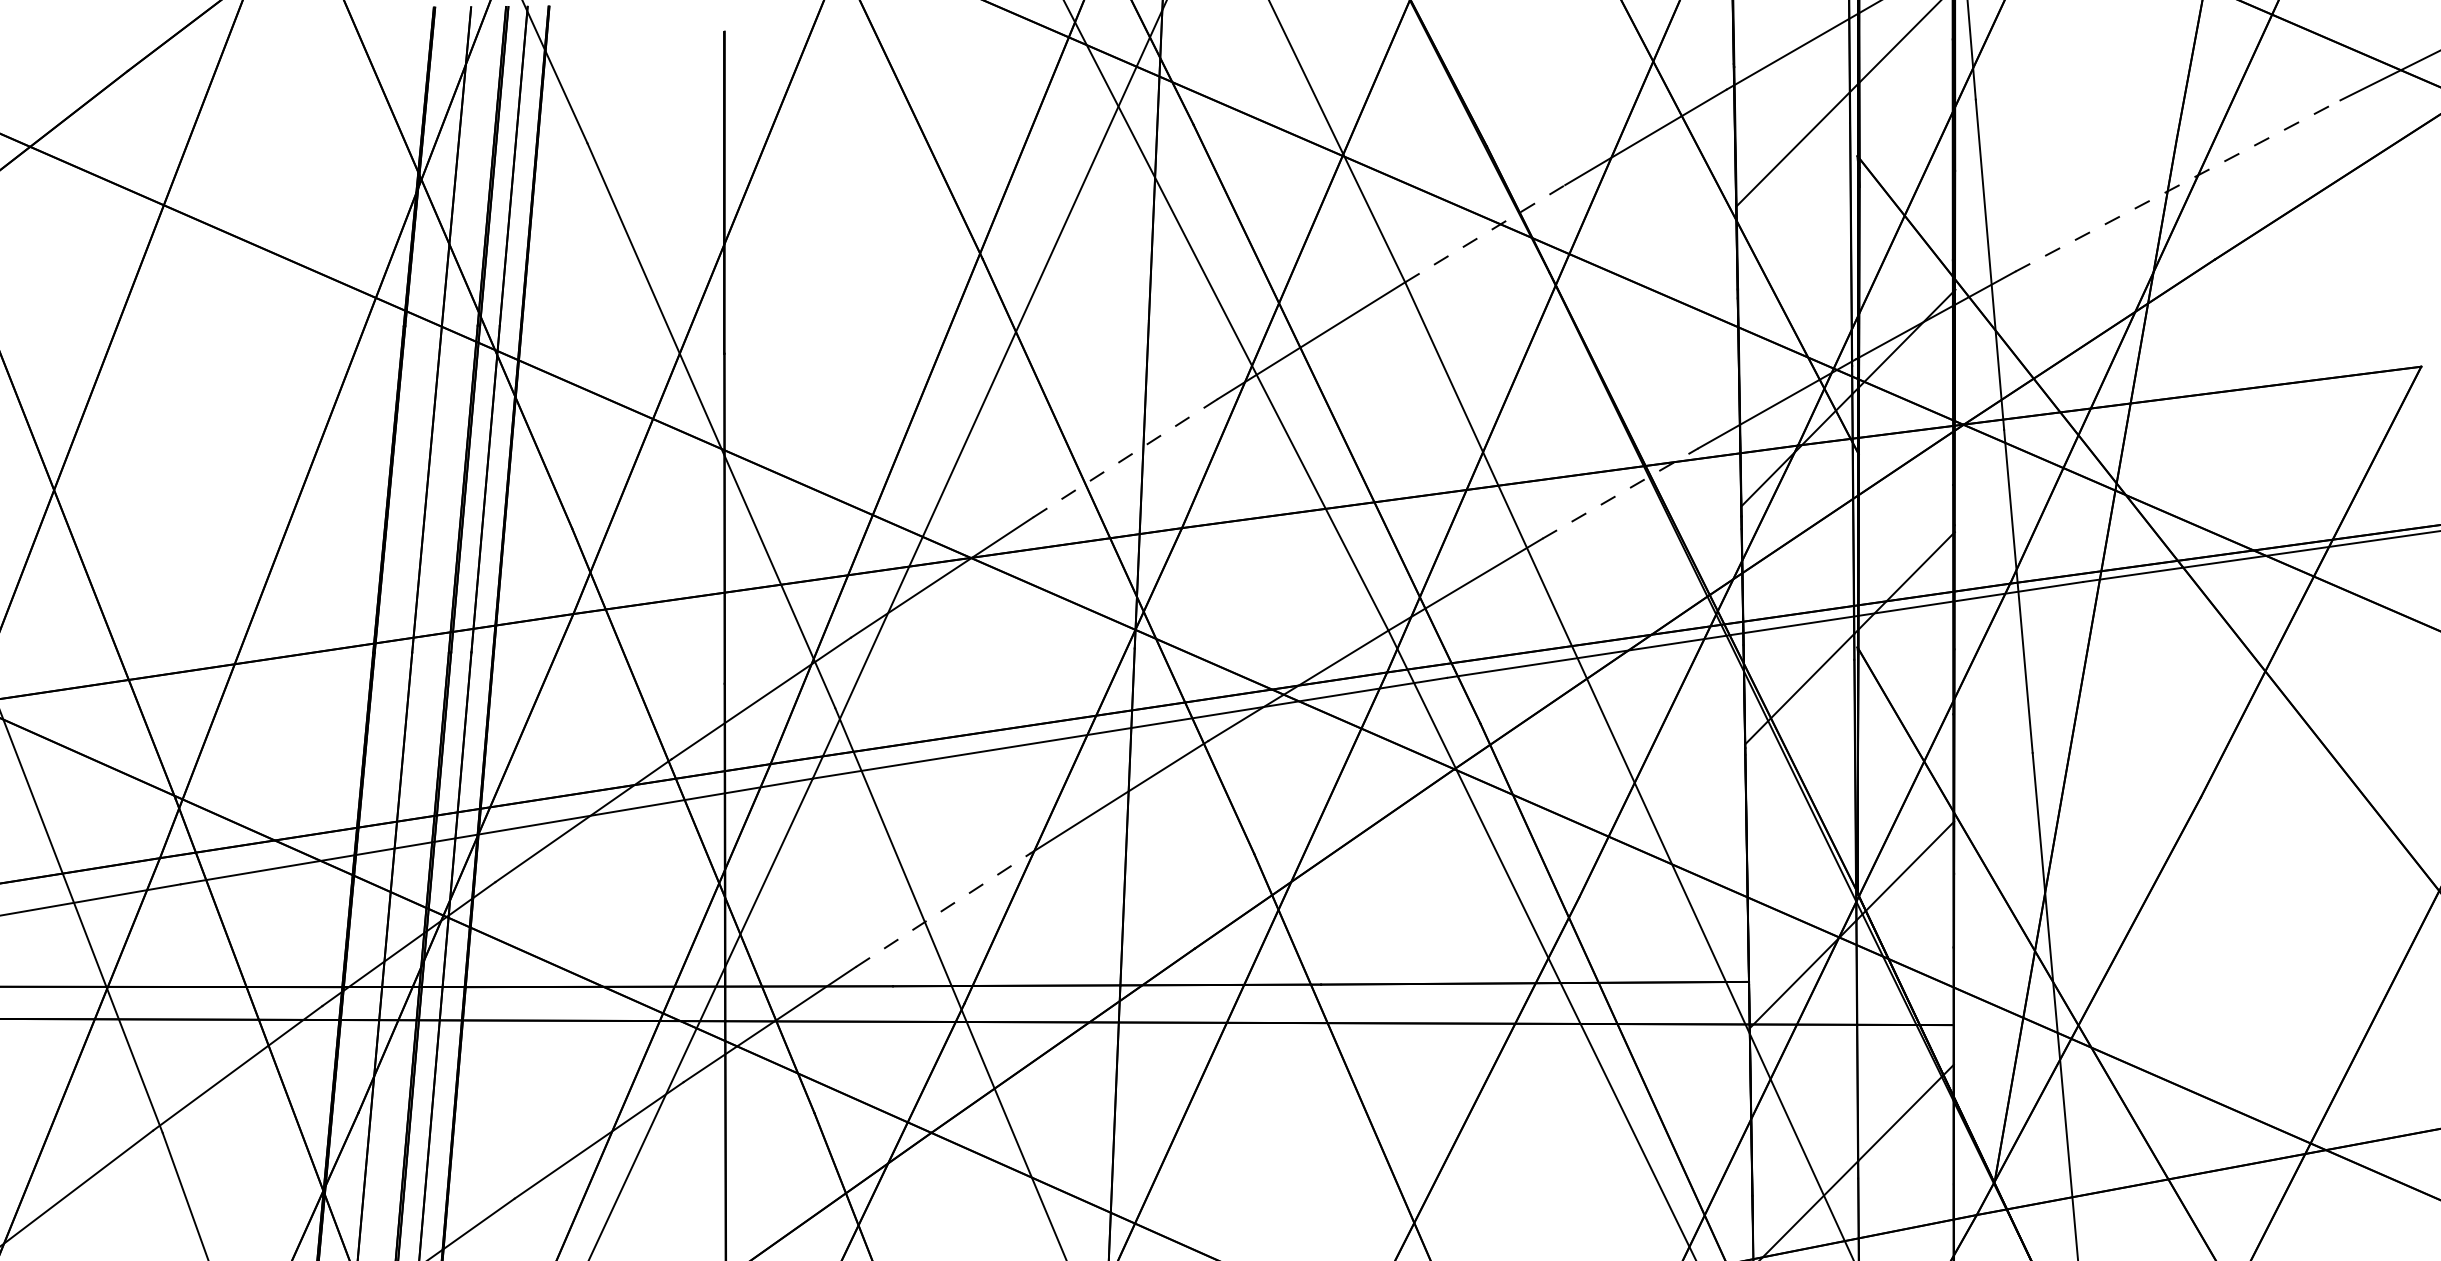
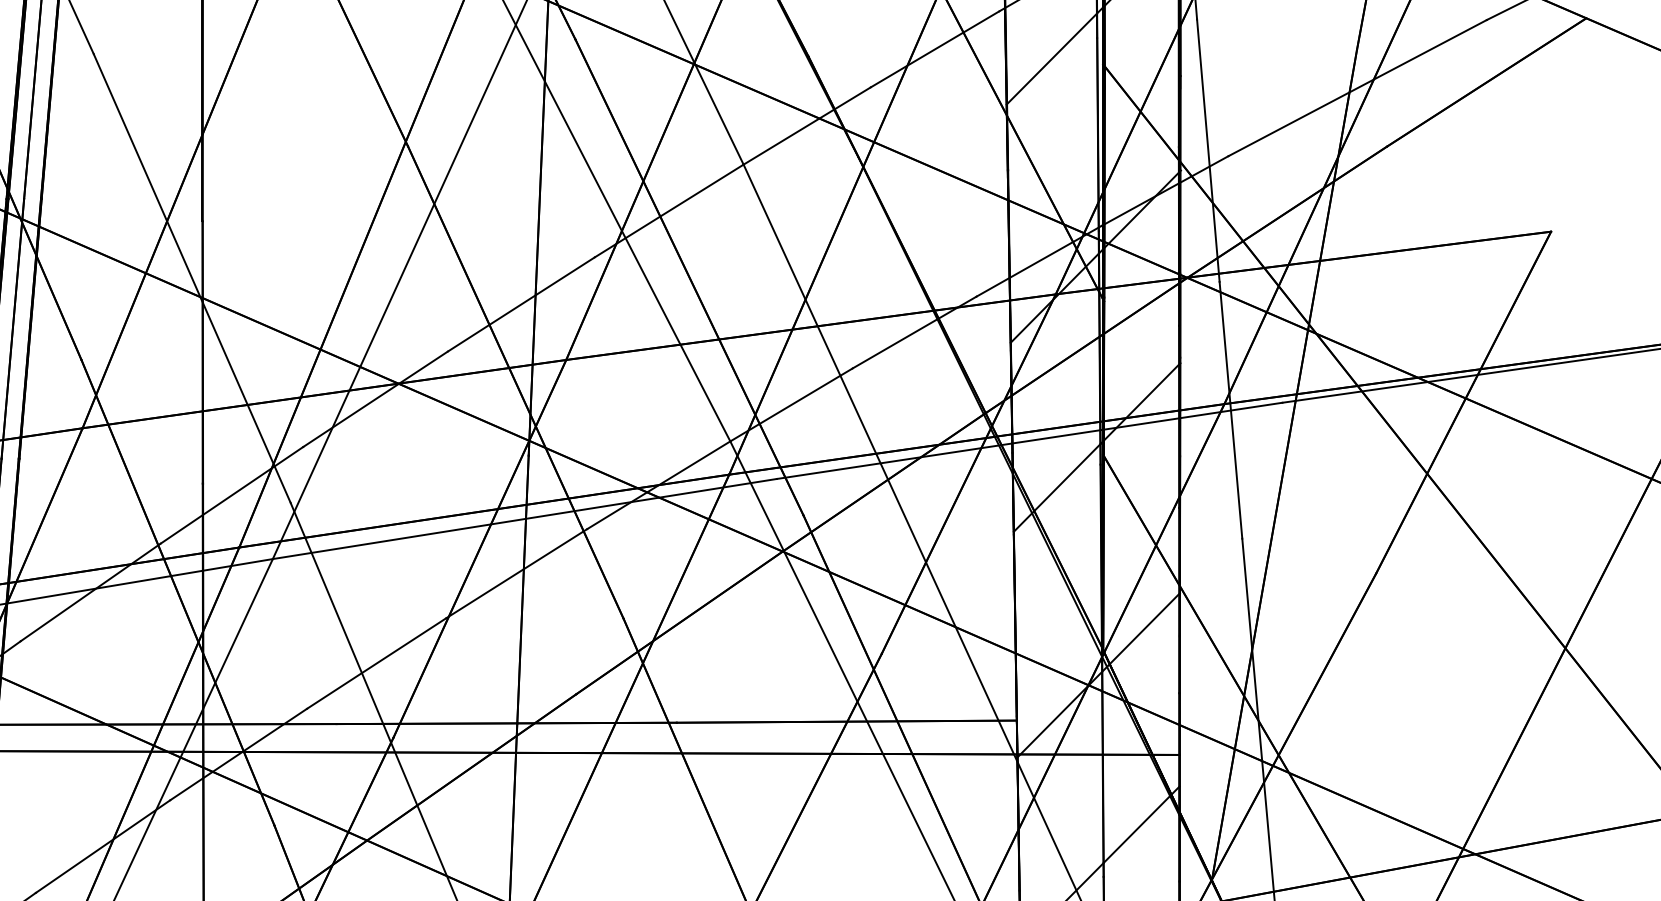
line: (2177, 186) -> (1357, 88), dashed -> solid
line: (1485, 233) -> (807, 125), dashed -> solid
line: (1125, 458) -> (521, 304), dashed -> solid
line: (1620, 493) -> (914, 332), dashed -> solid
line: (943, 909) -> (376, 663), dashed -> solid

